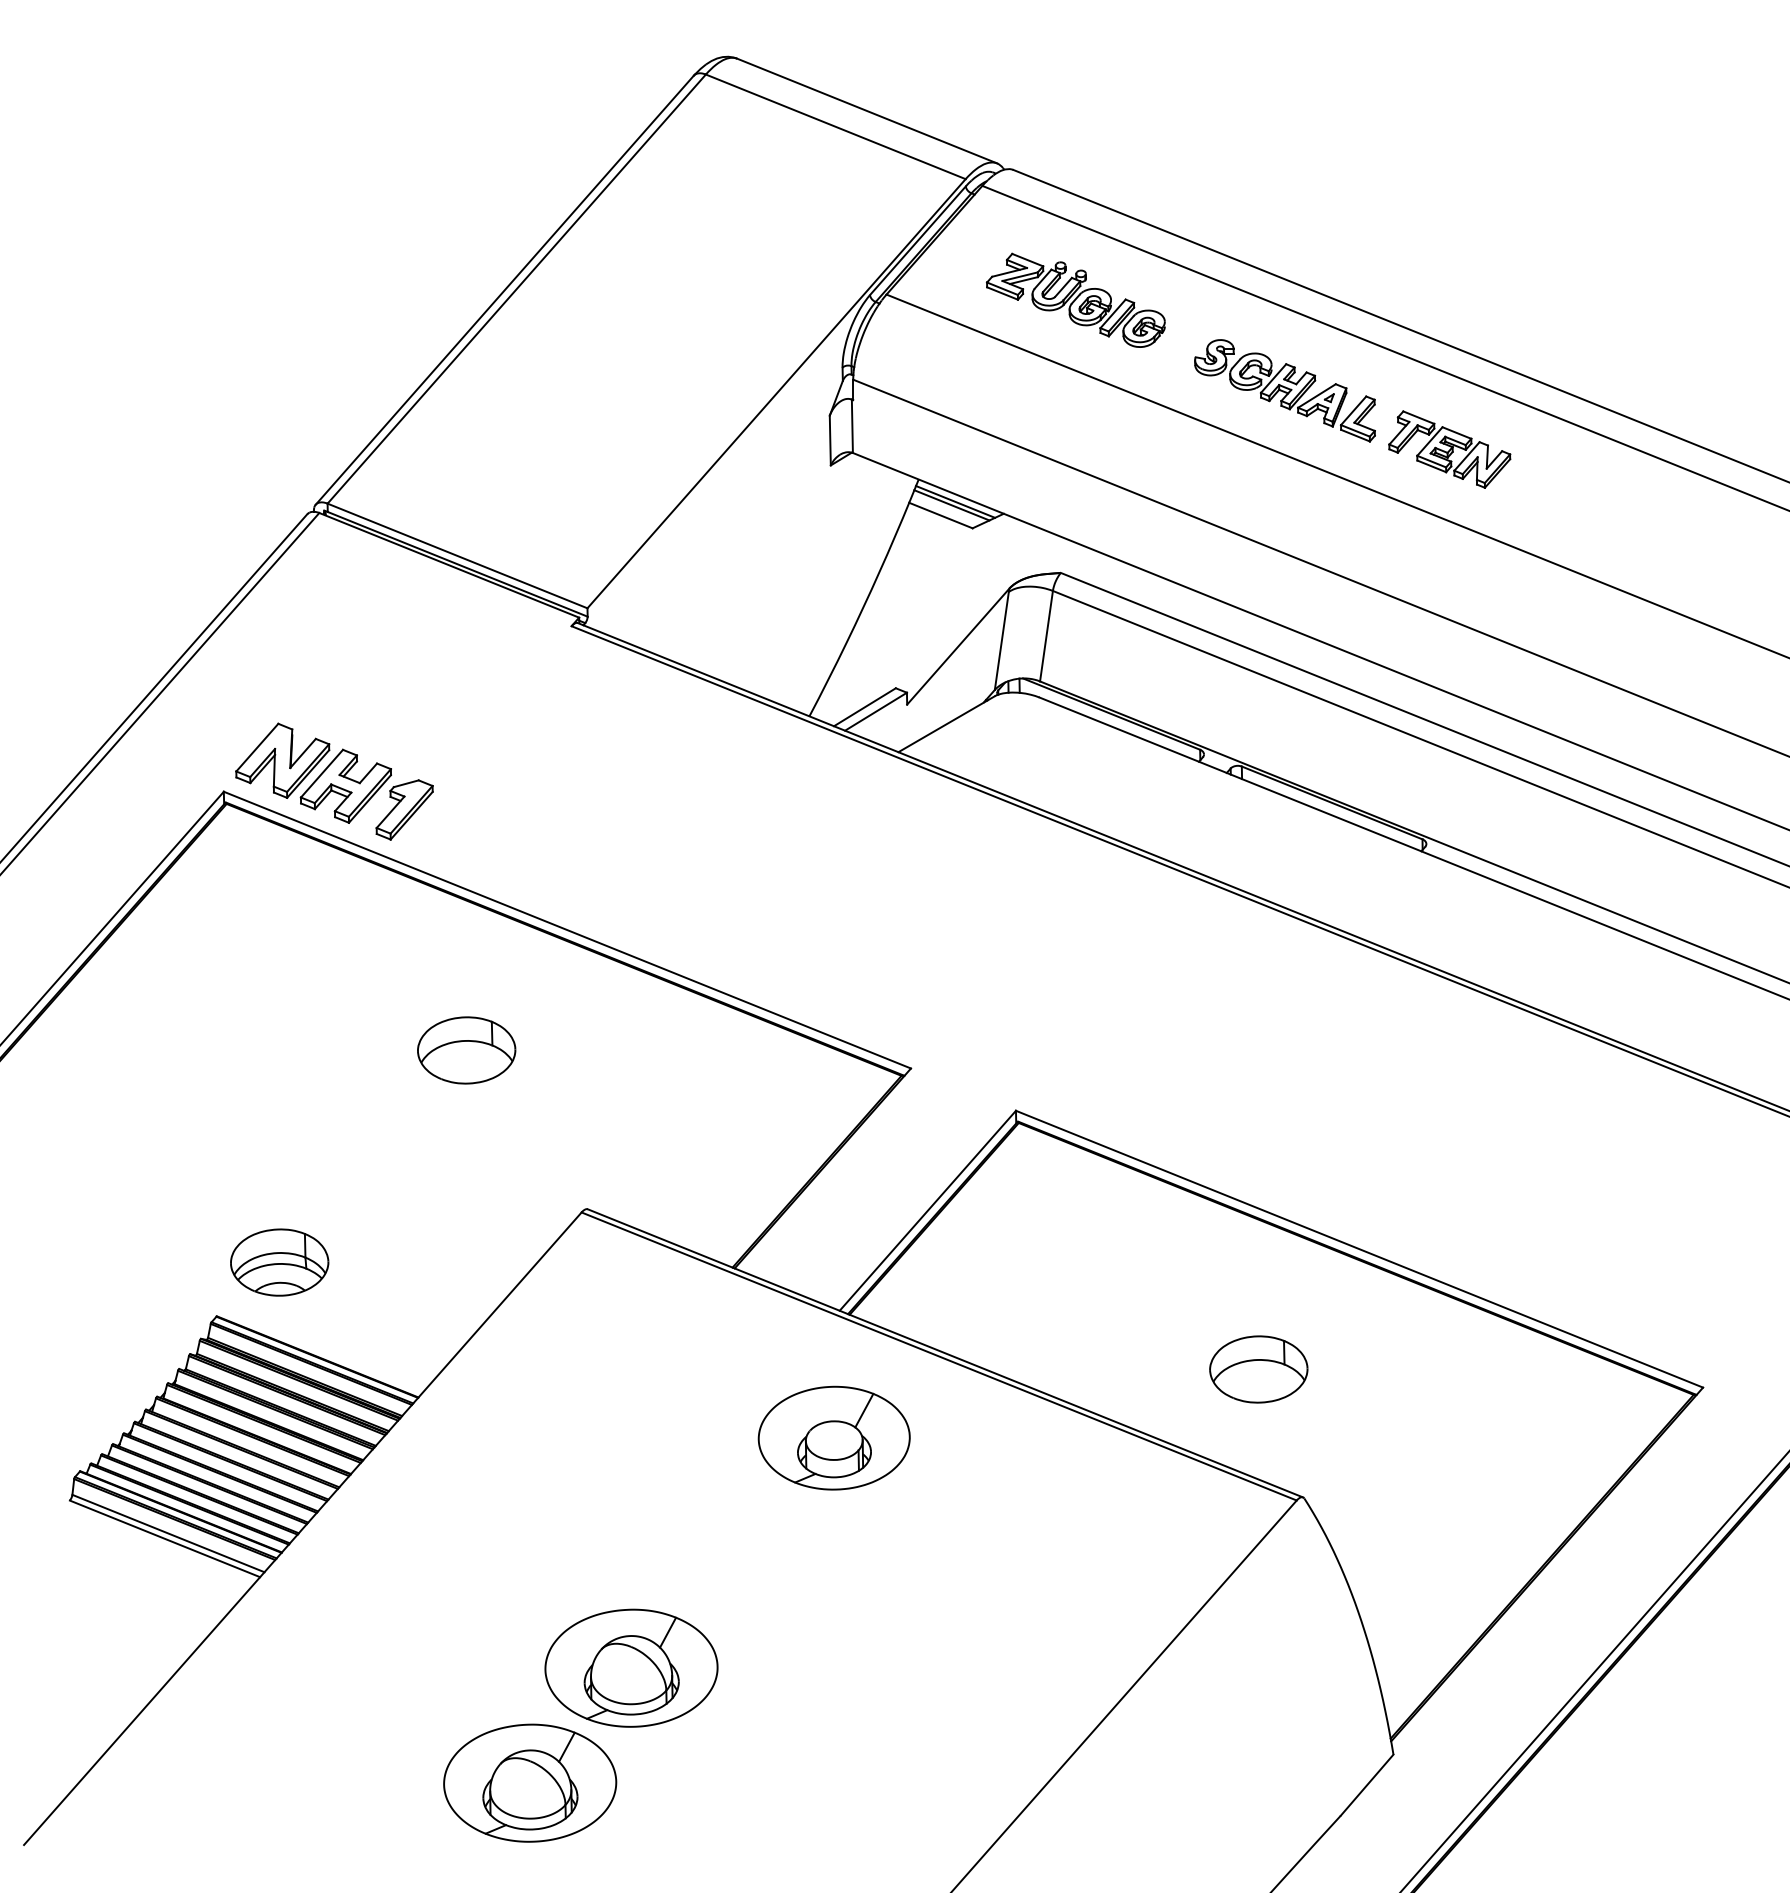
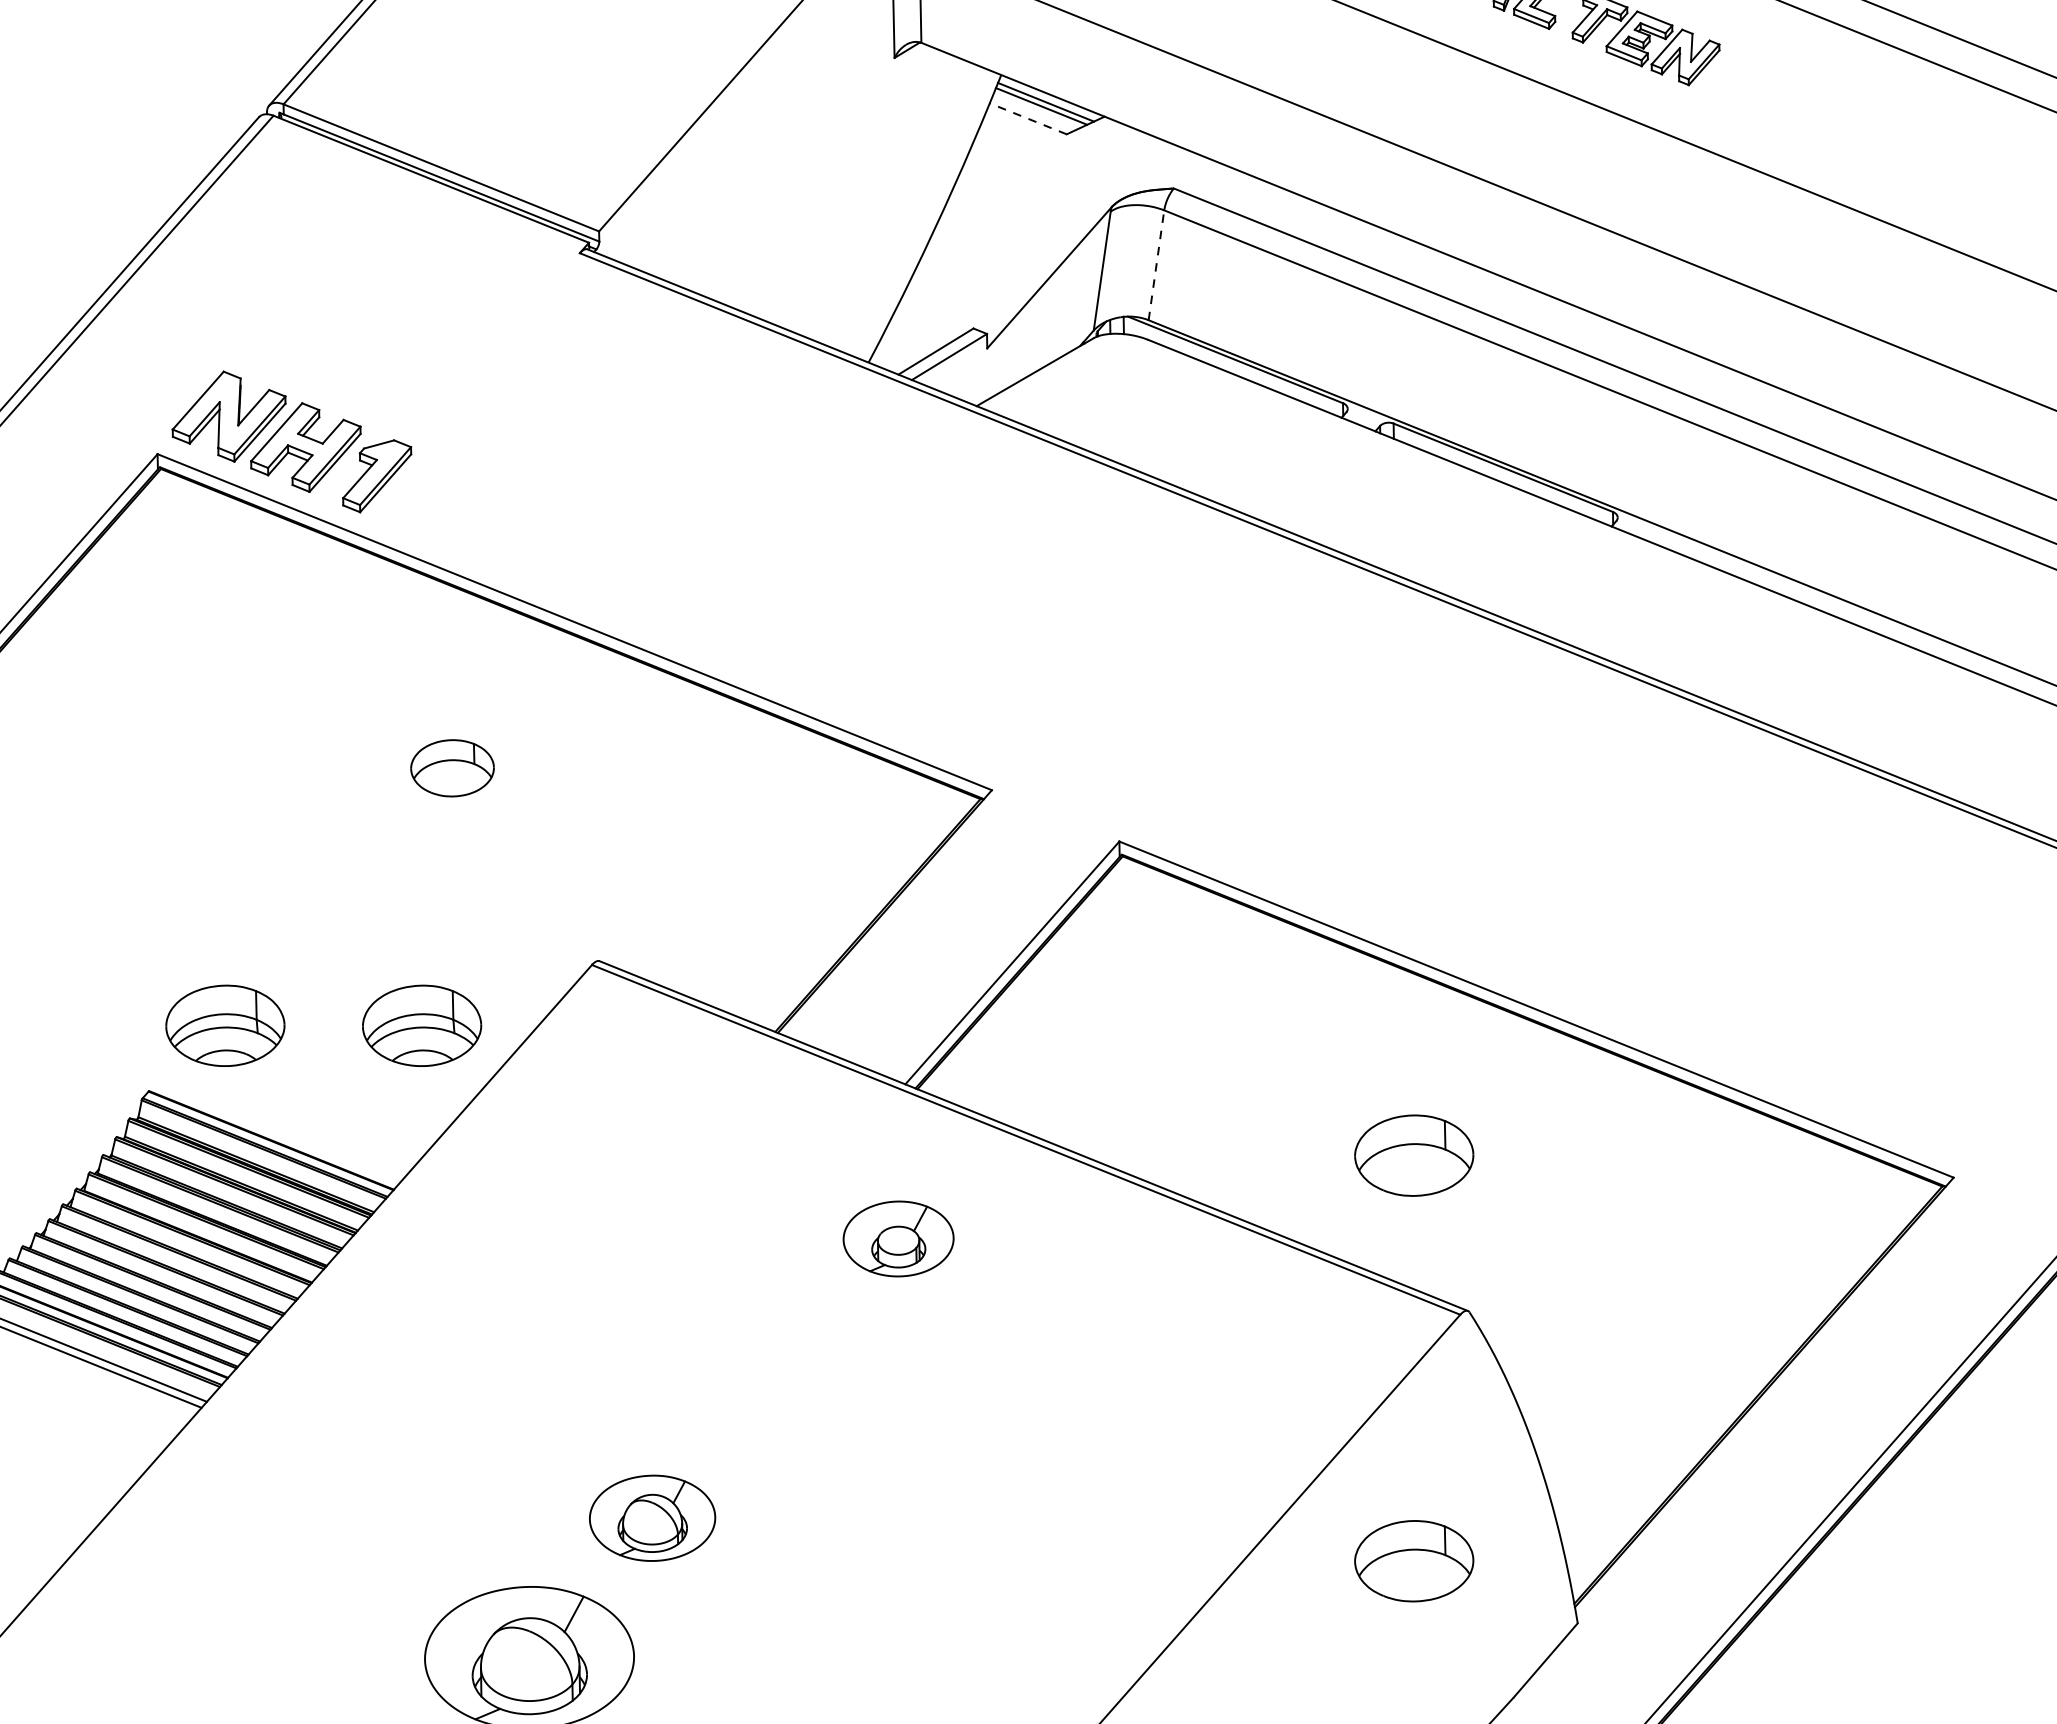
line: (940, 515) -> (1027, 118), solid -> dashed
line: (1046, 636) -> (1156, 265), solid -> dashed
part: (466, 1050) -> (452, 768), size x0.7
part: (441, 1262) -> (421, 1025), added
part: (833, 1437) -> (897, 1238), size x0.6
part: (631, 1667) -> (652, 1517), size x0.6
part: (1258, 1703) -> (1413, 1561), added

